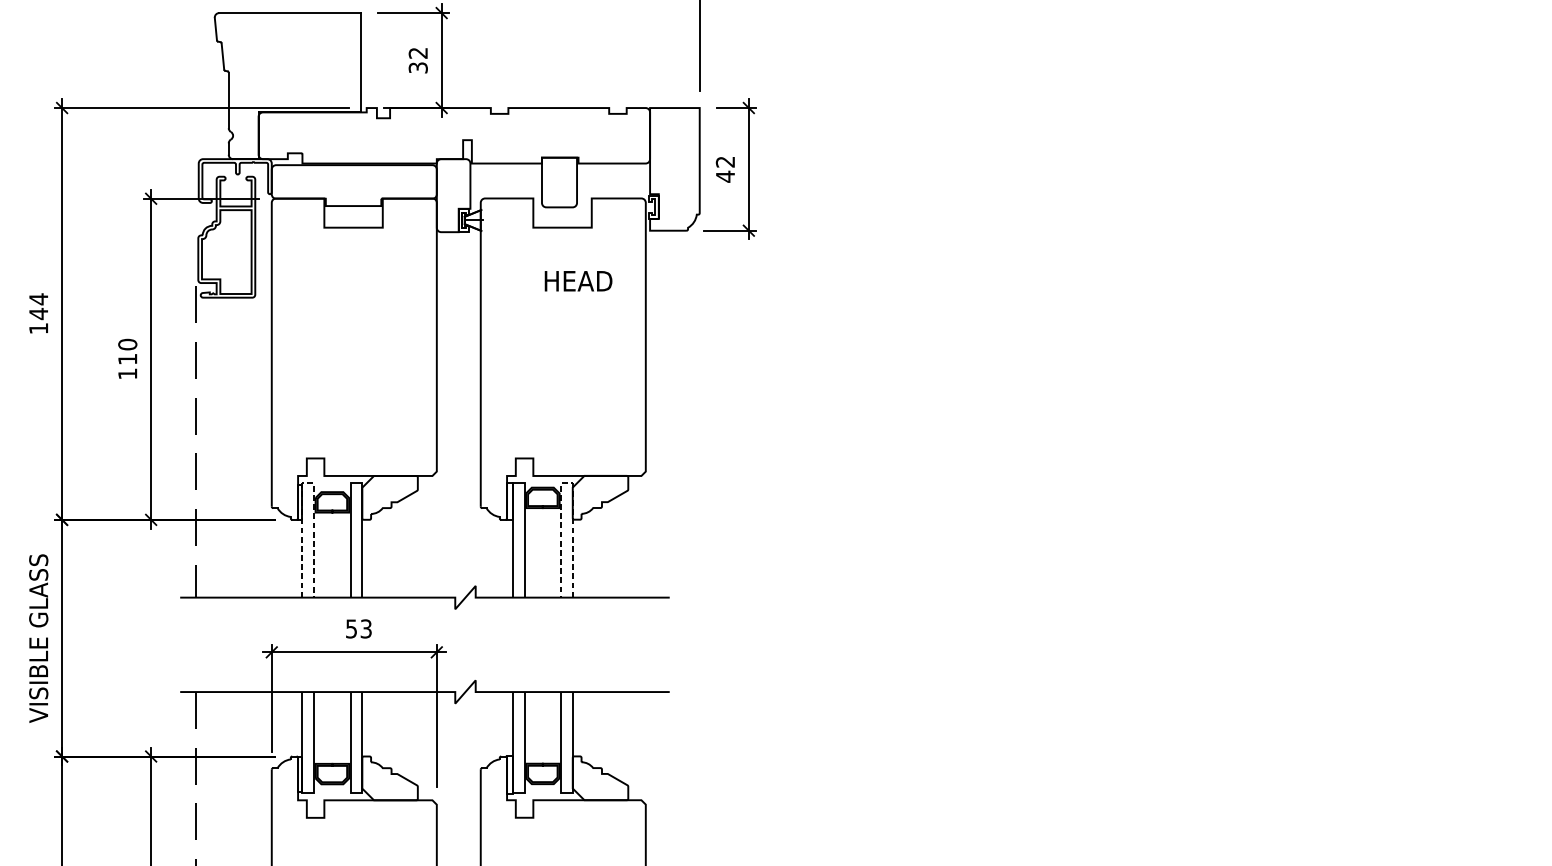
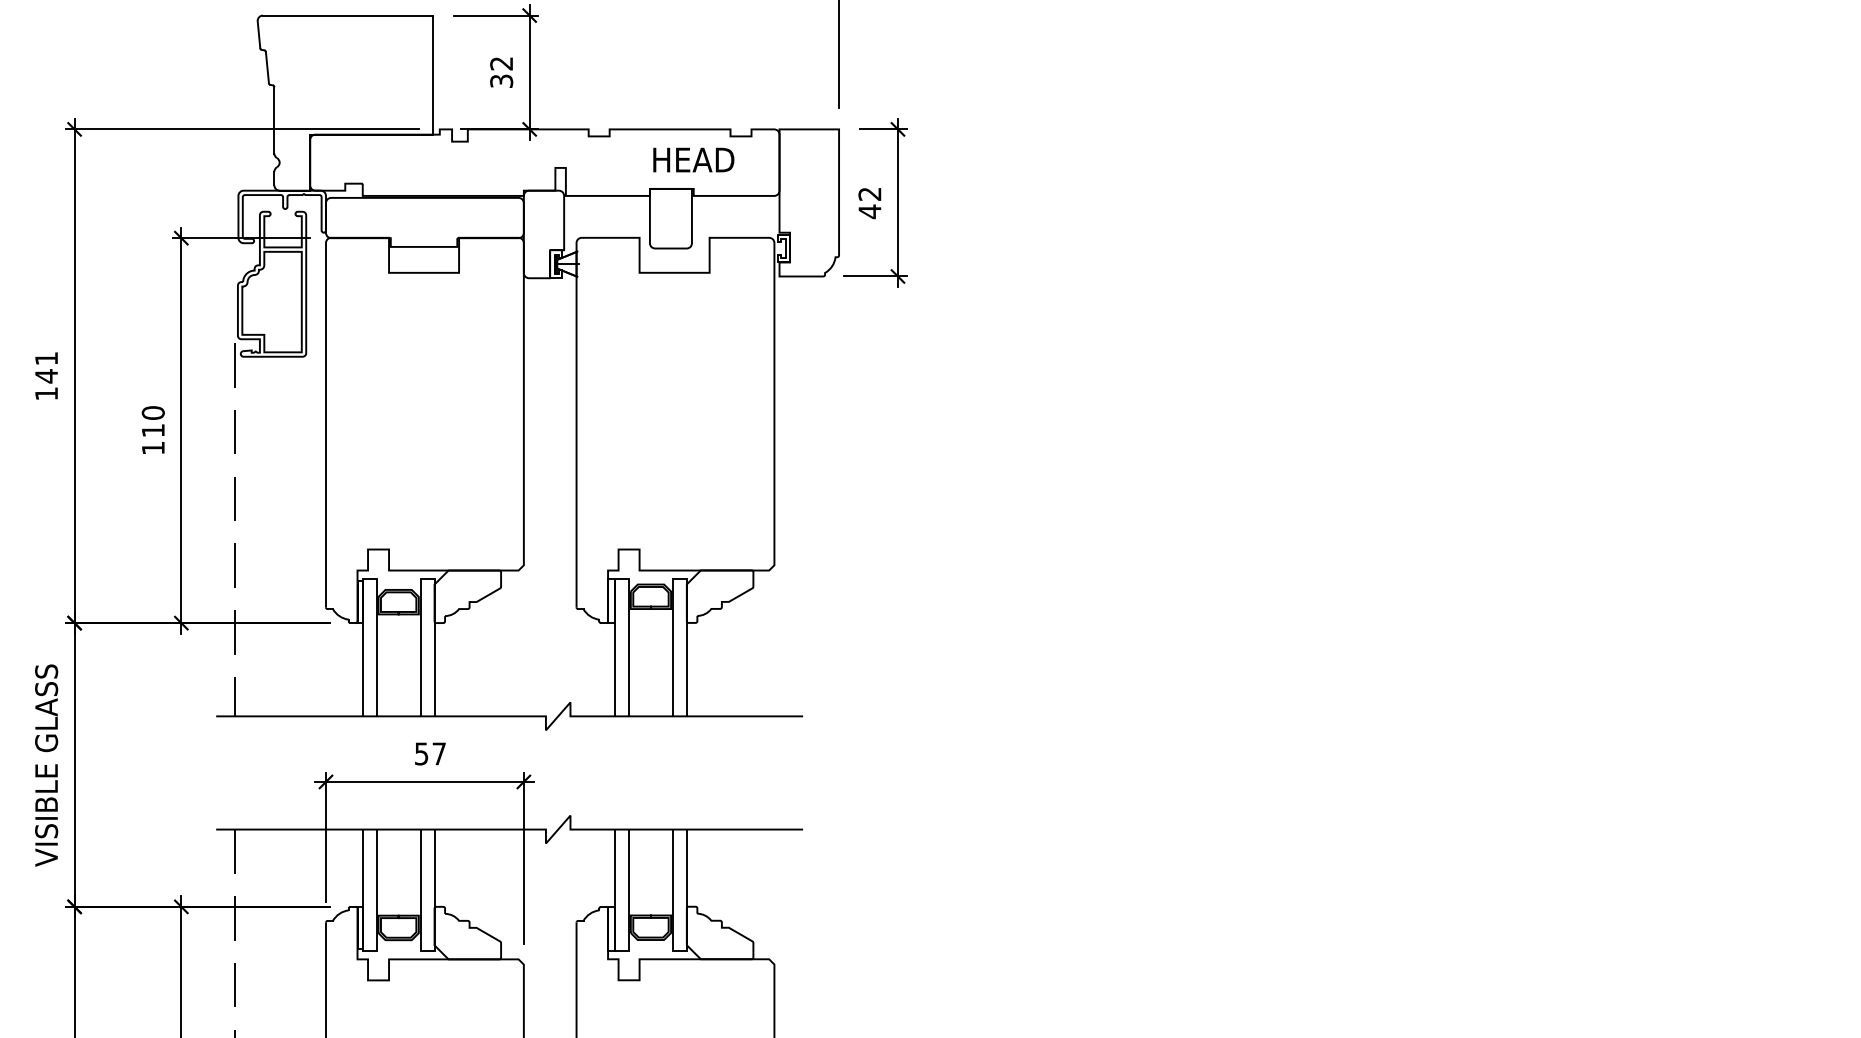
text: (578, 280) -> (693, 159), moved
text: (38, 299) -> (46, 358), 144 -> 141
line: (308, 483) -> (370, 579), dashed -> solid
line: (566, 483) -> (679, 579), dashed -> solid
text: (365, 628) -> (438, 753), 53 -> 57

